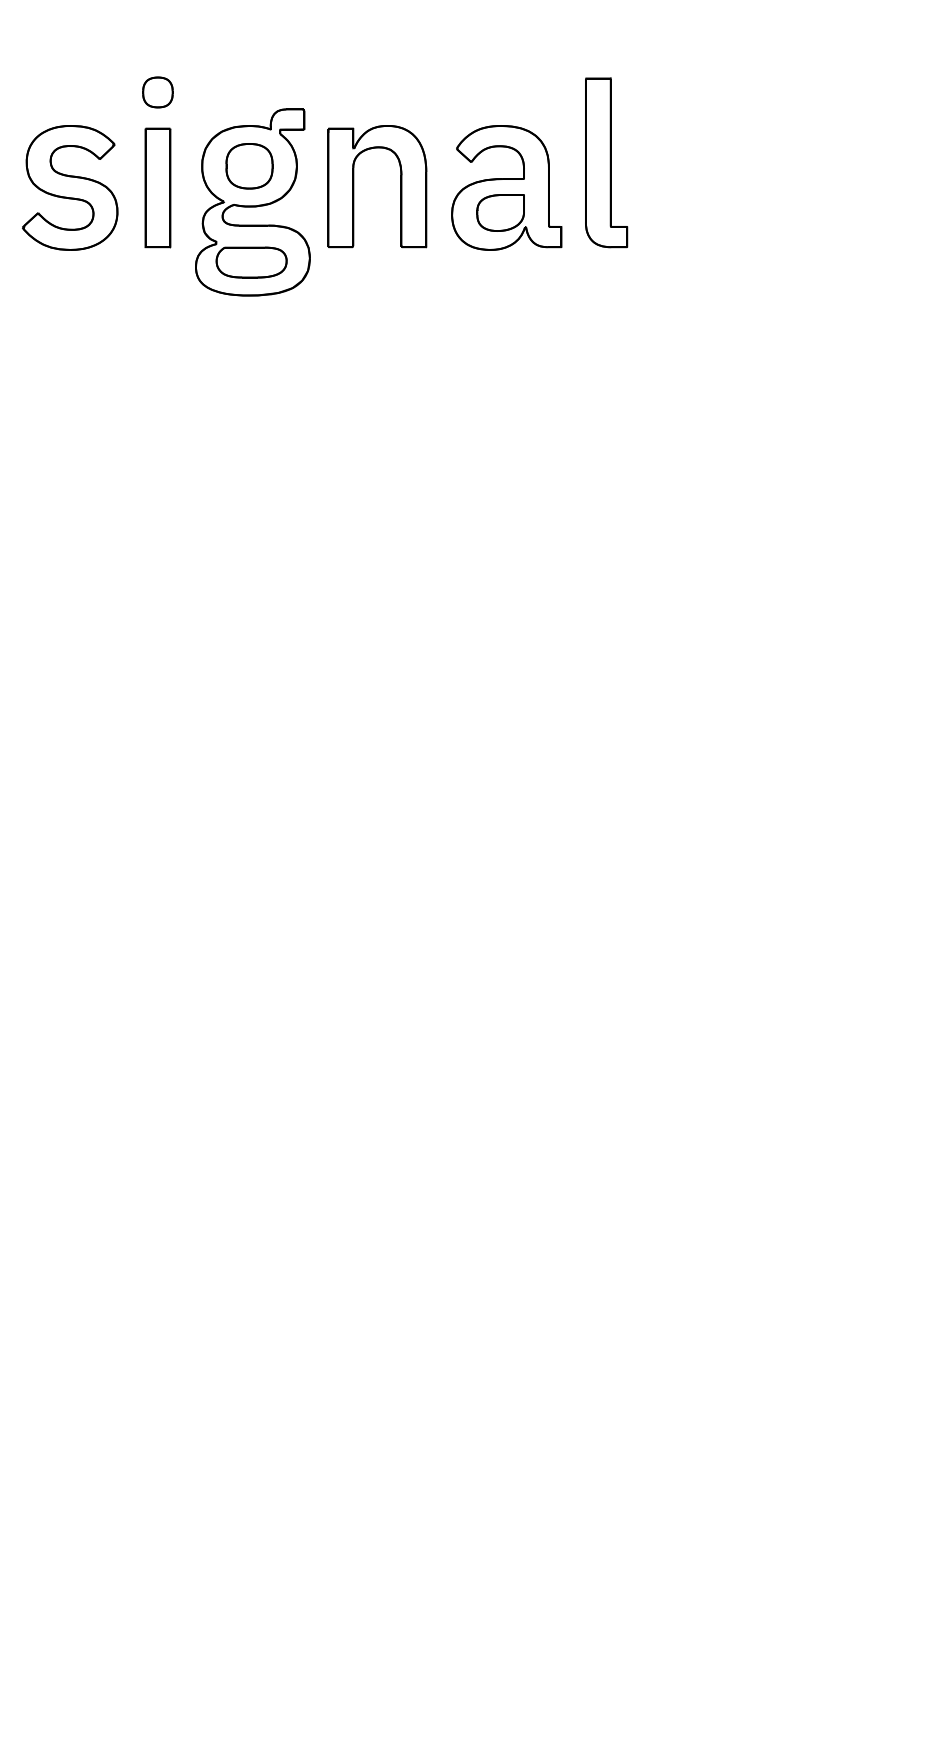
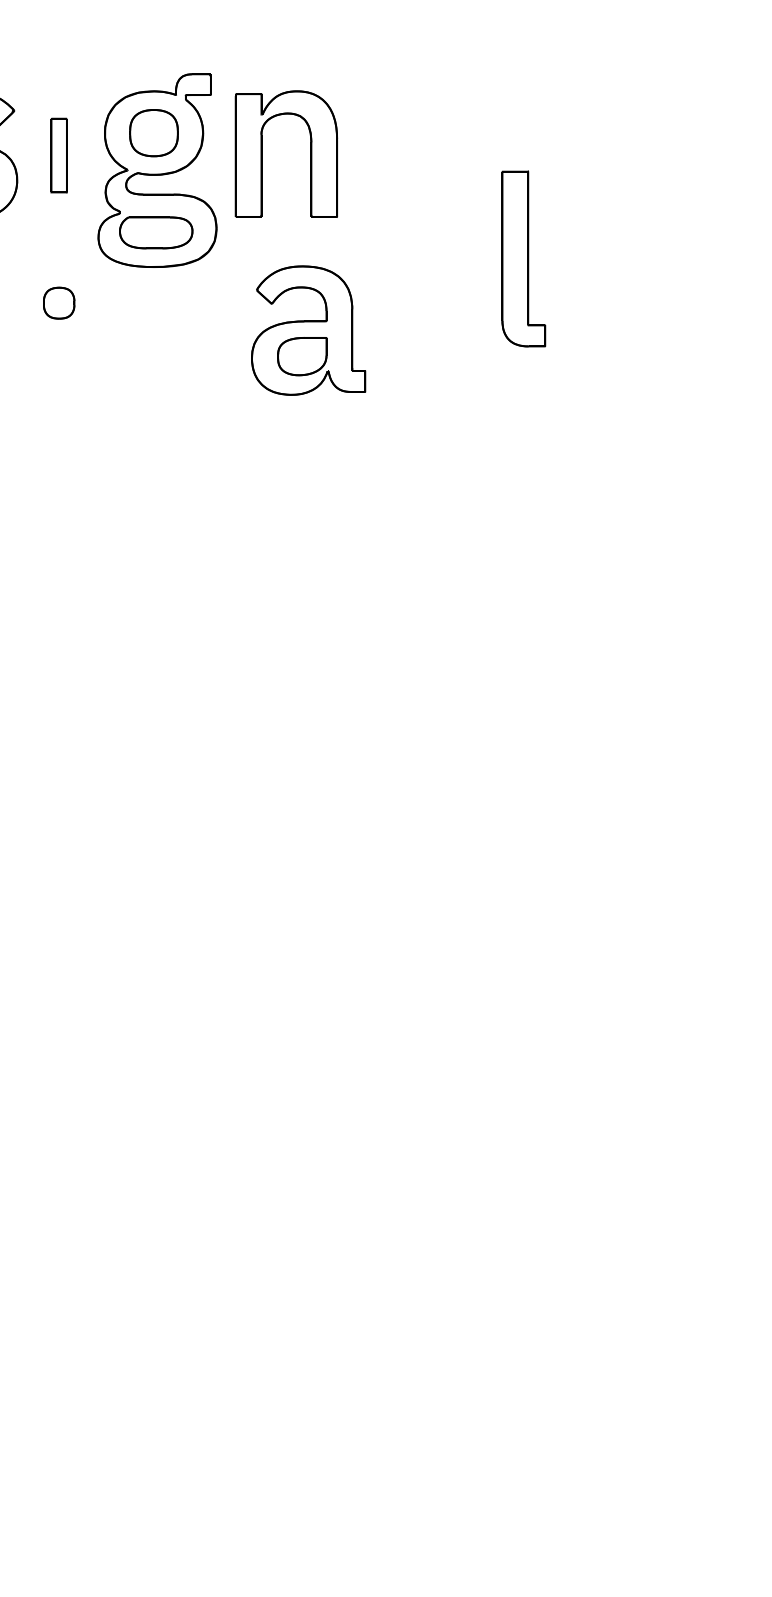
part: (157, 92) -> (58, 303), moved
part: (606, 162) -> (523, 258), moved
part: (157, 187) -> (58, 155), size x0.6
part: (506, 187) -> (308, 330), moved

